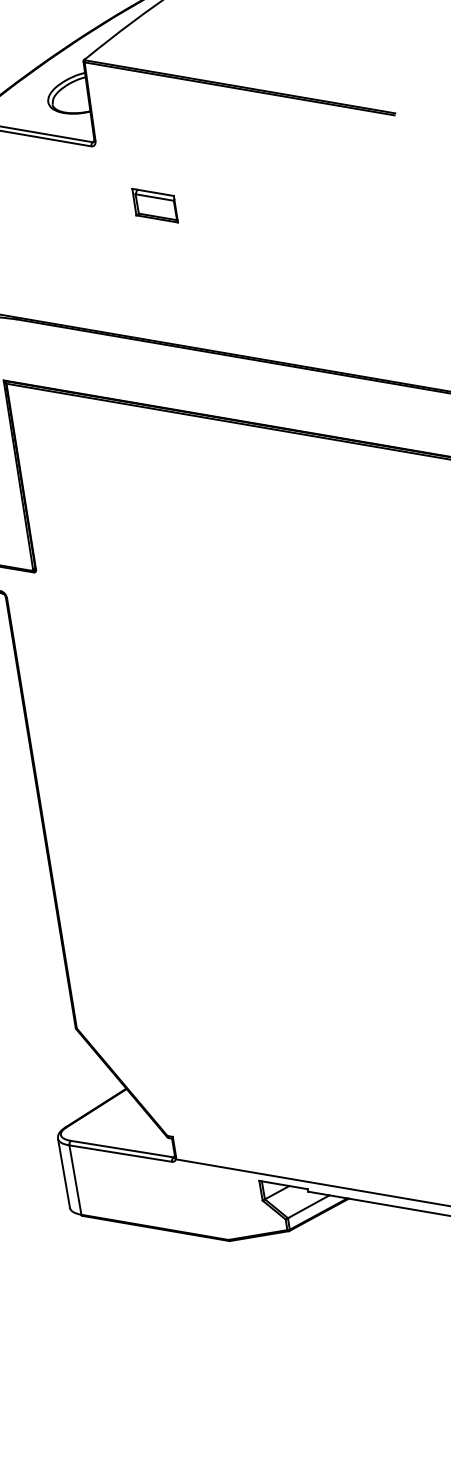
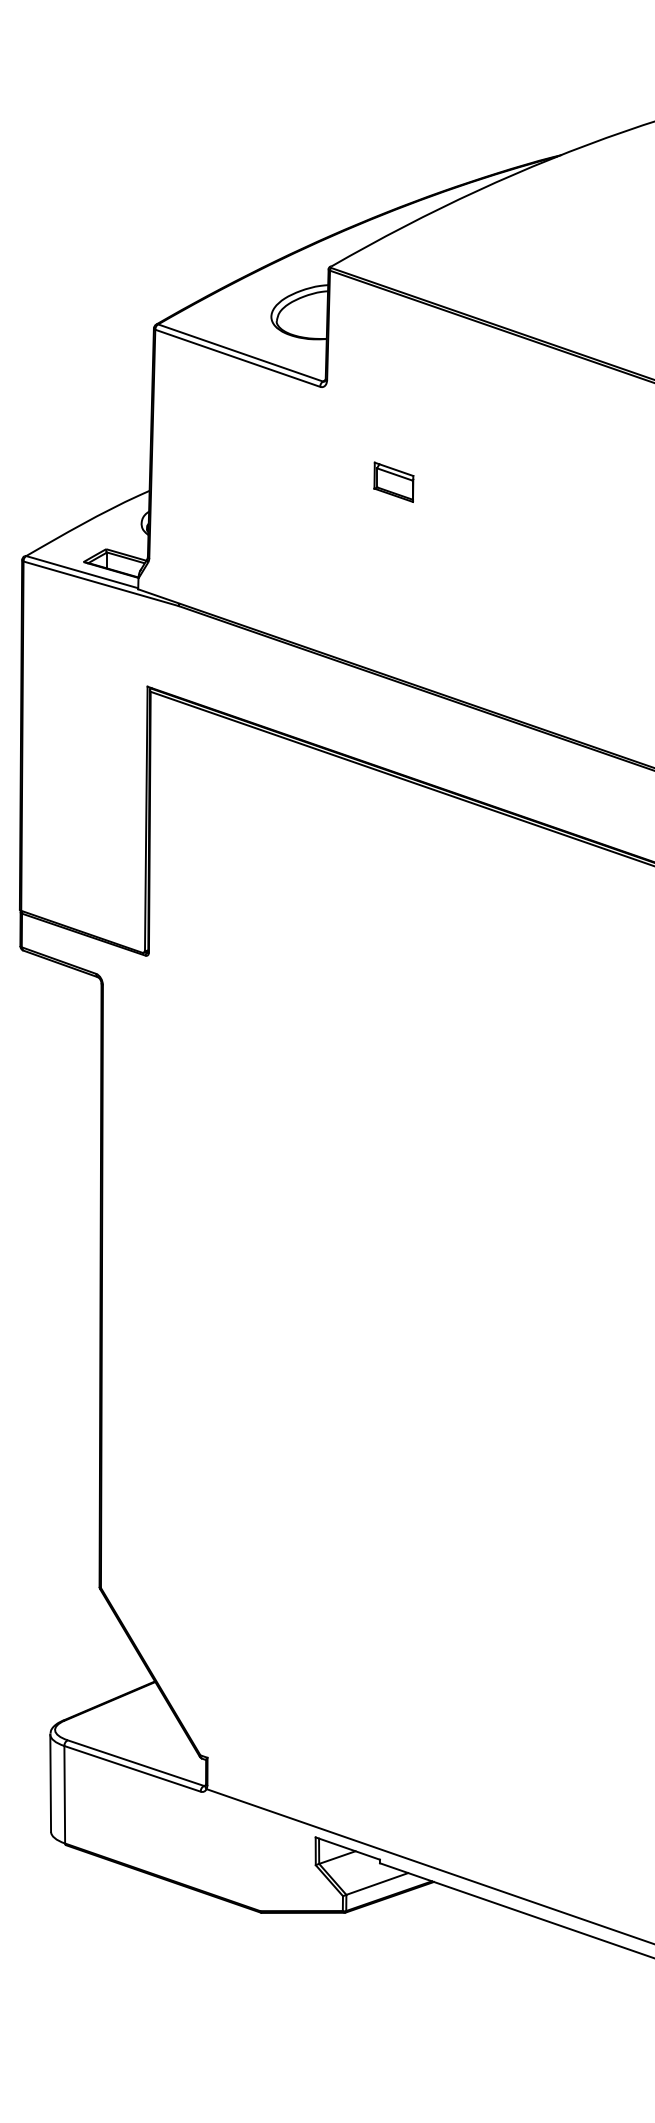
part: (154, 205) -> (393, 482), size x0.7

